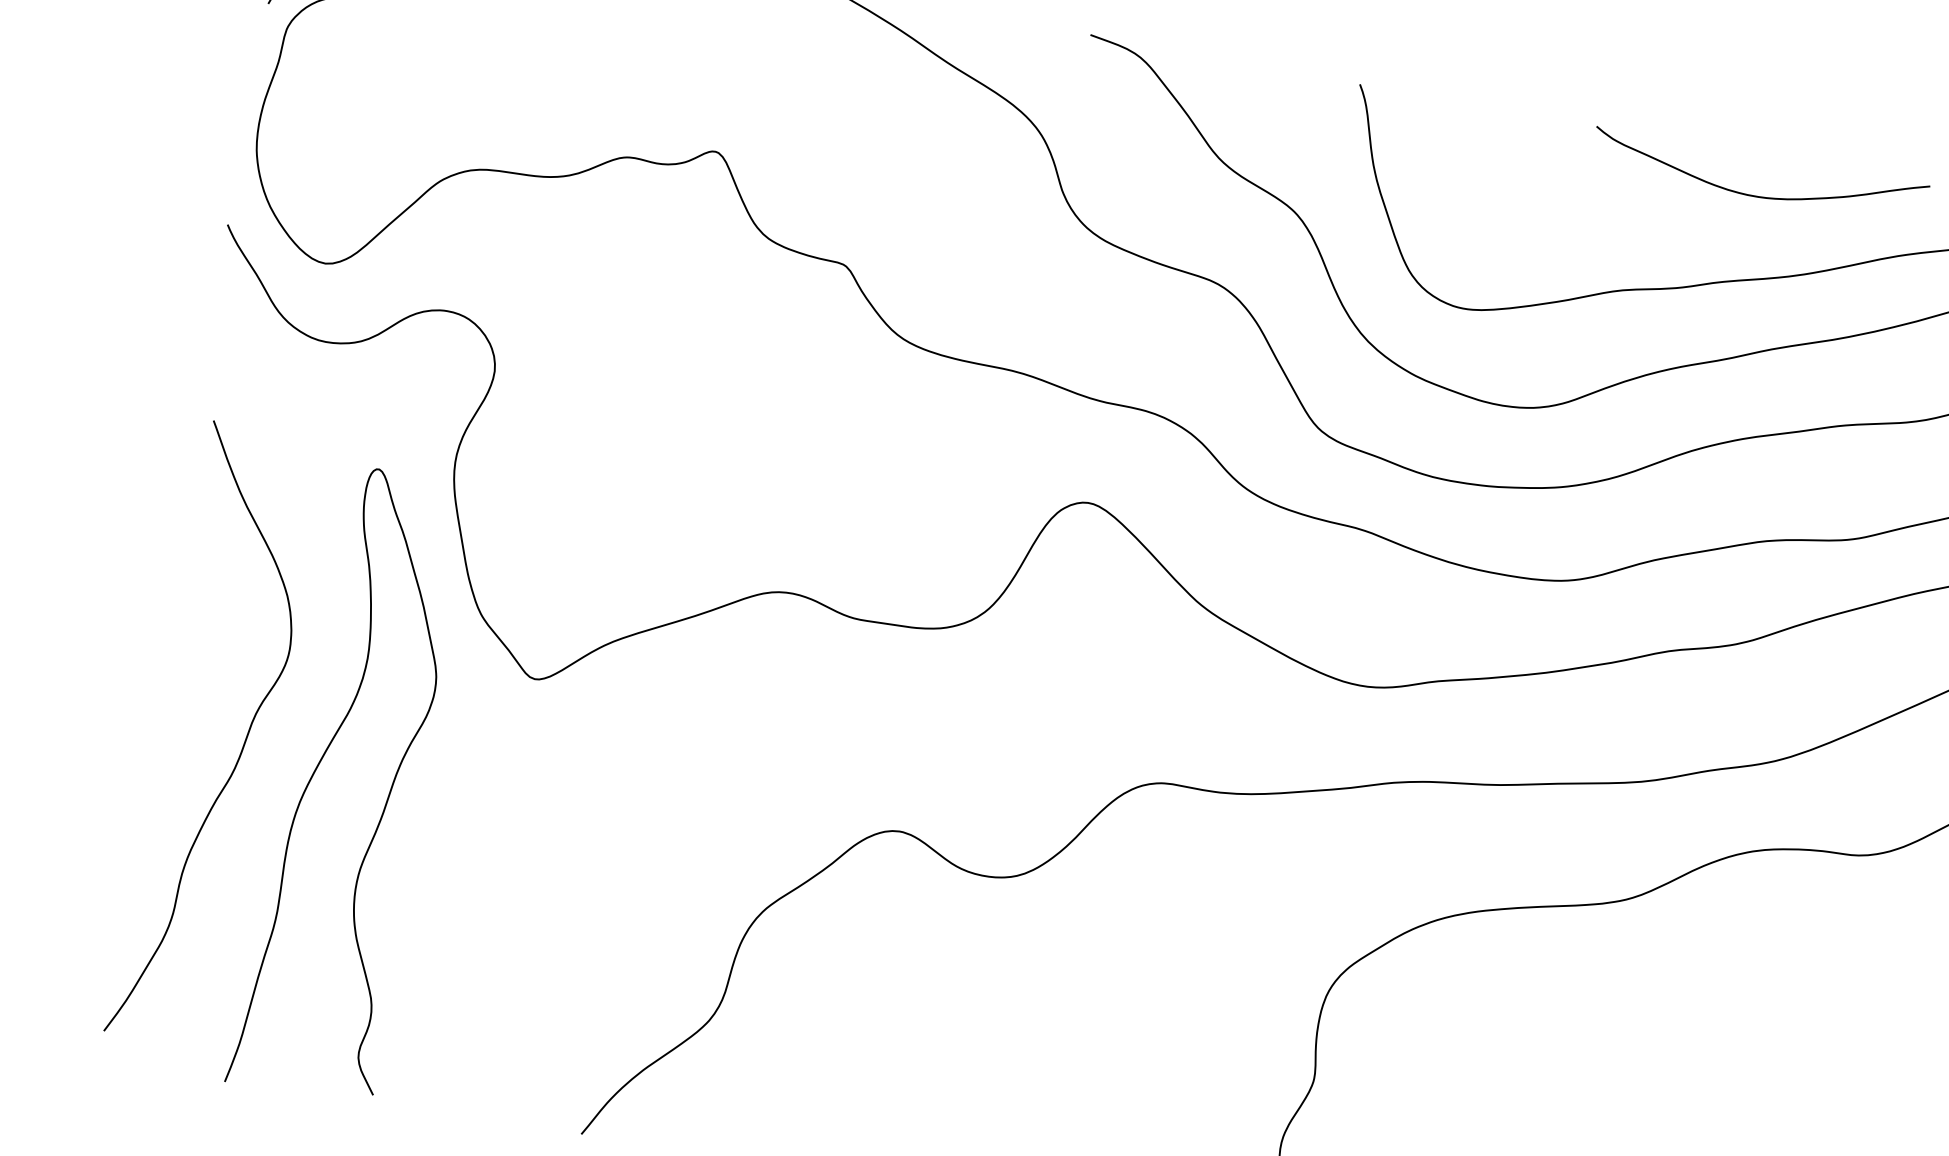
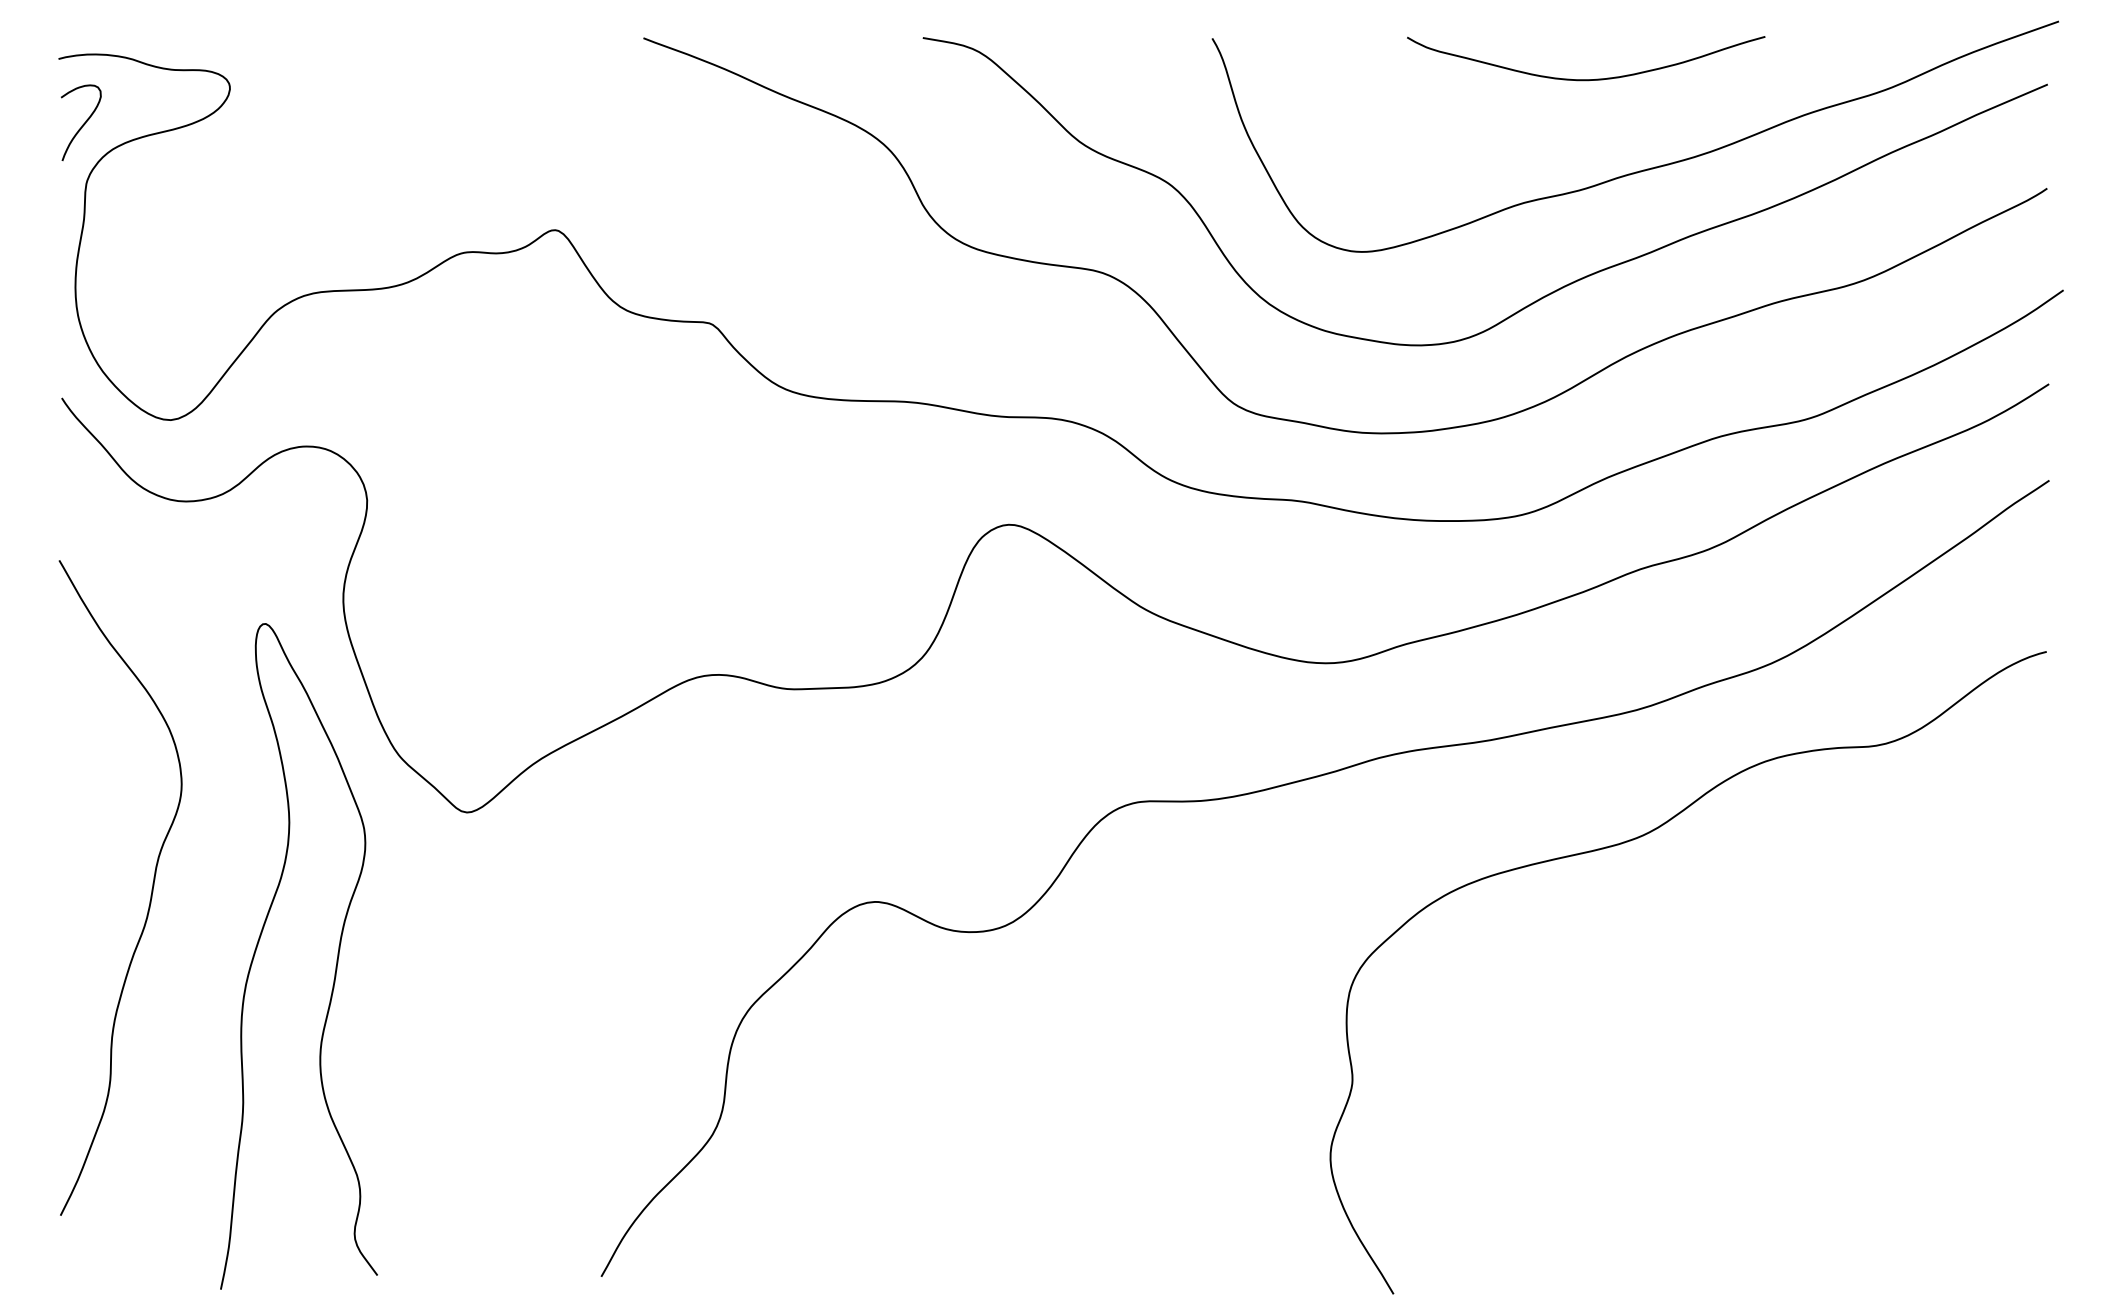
curve: (1756, 195) -> (1586, 79), moved
curve: (241, 748) -> (150, 895), moved

